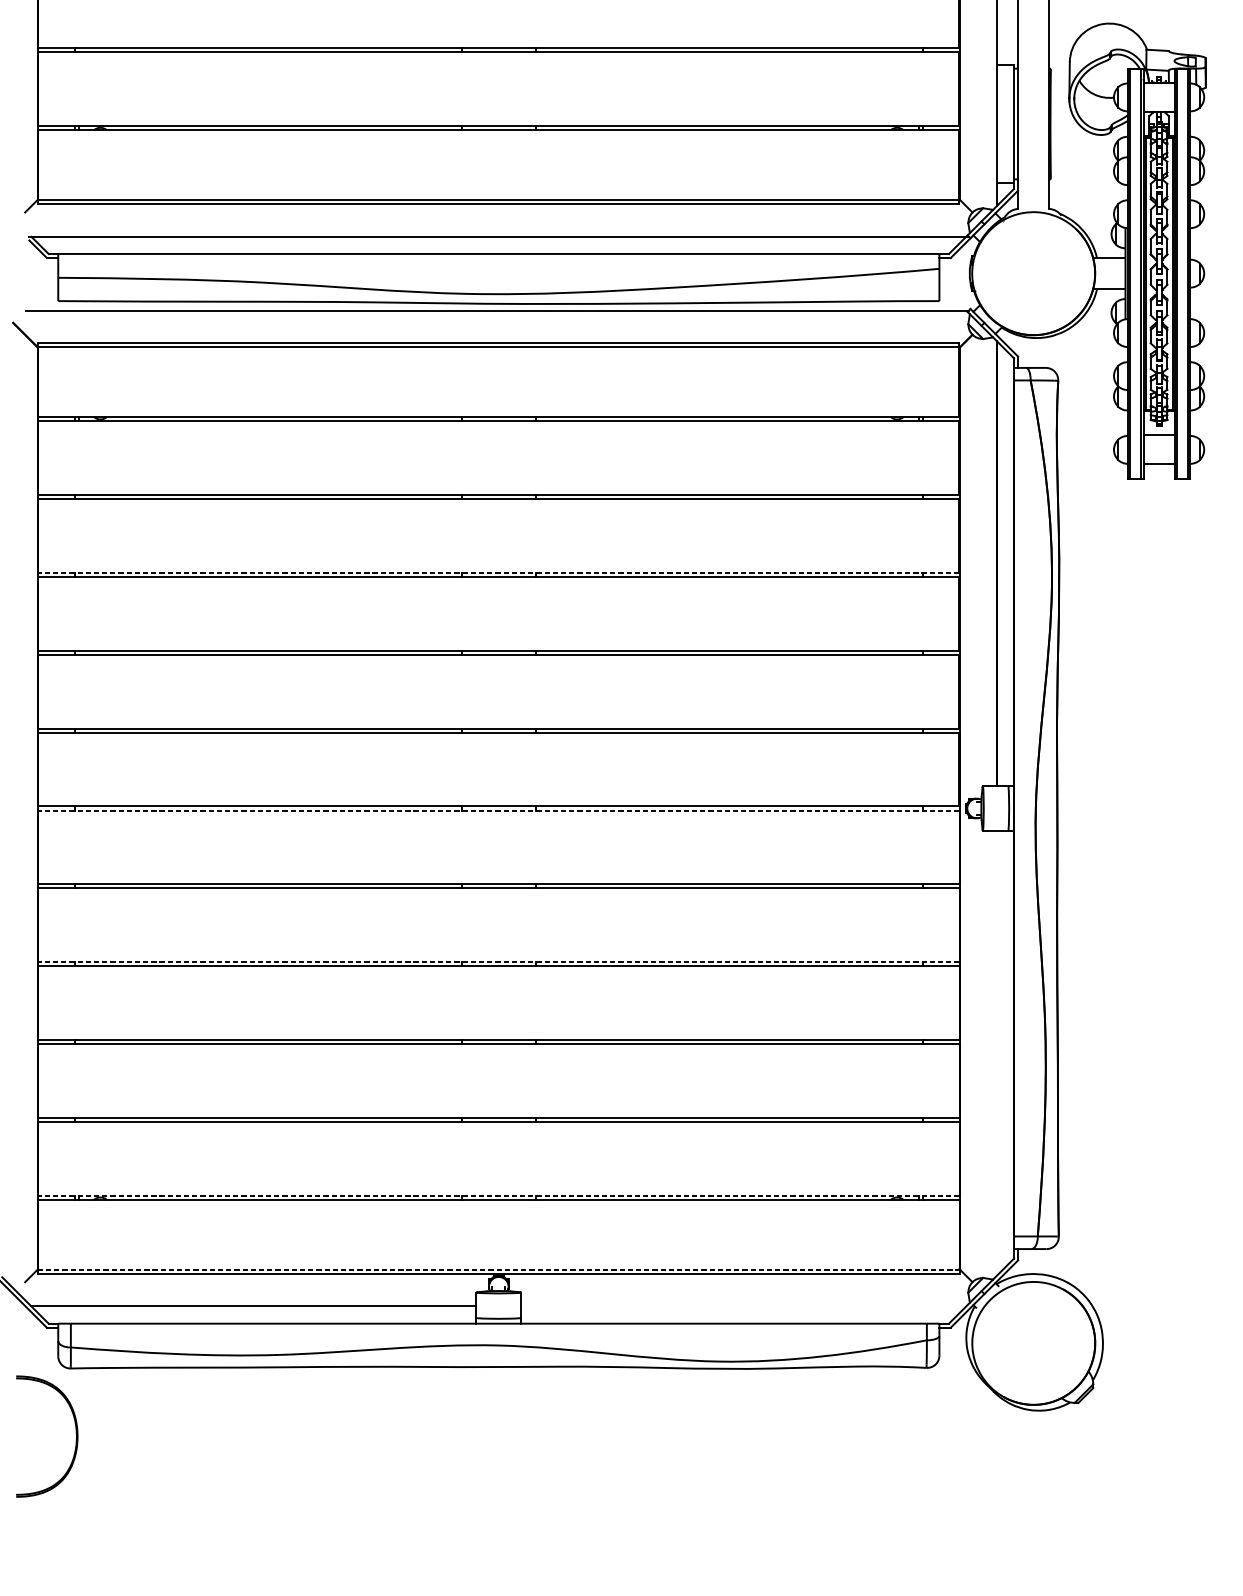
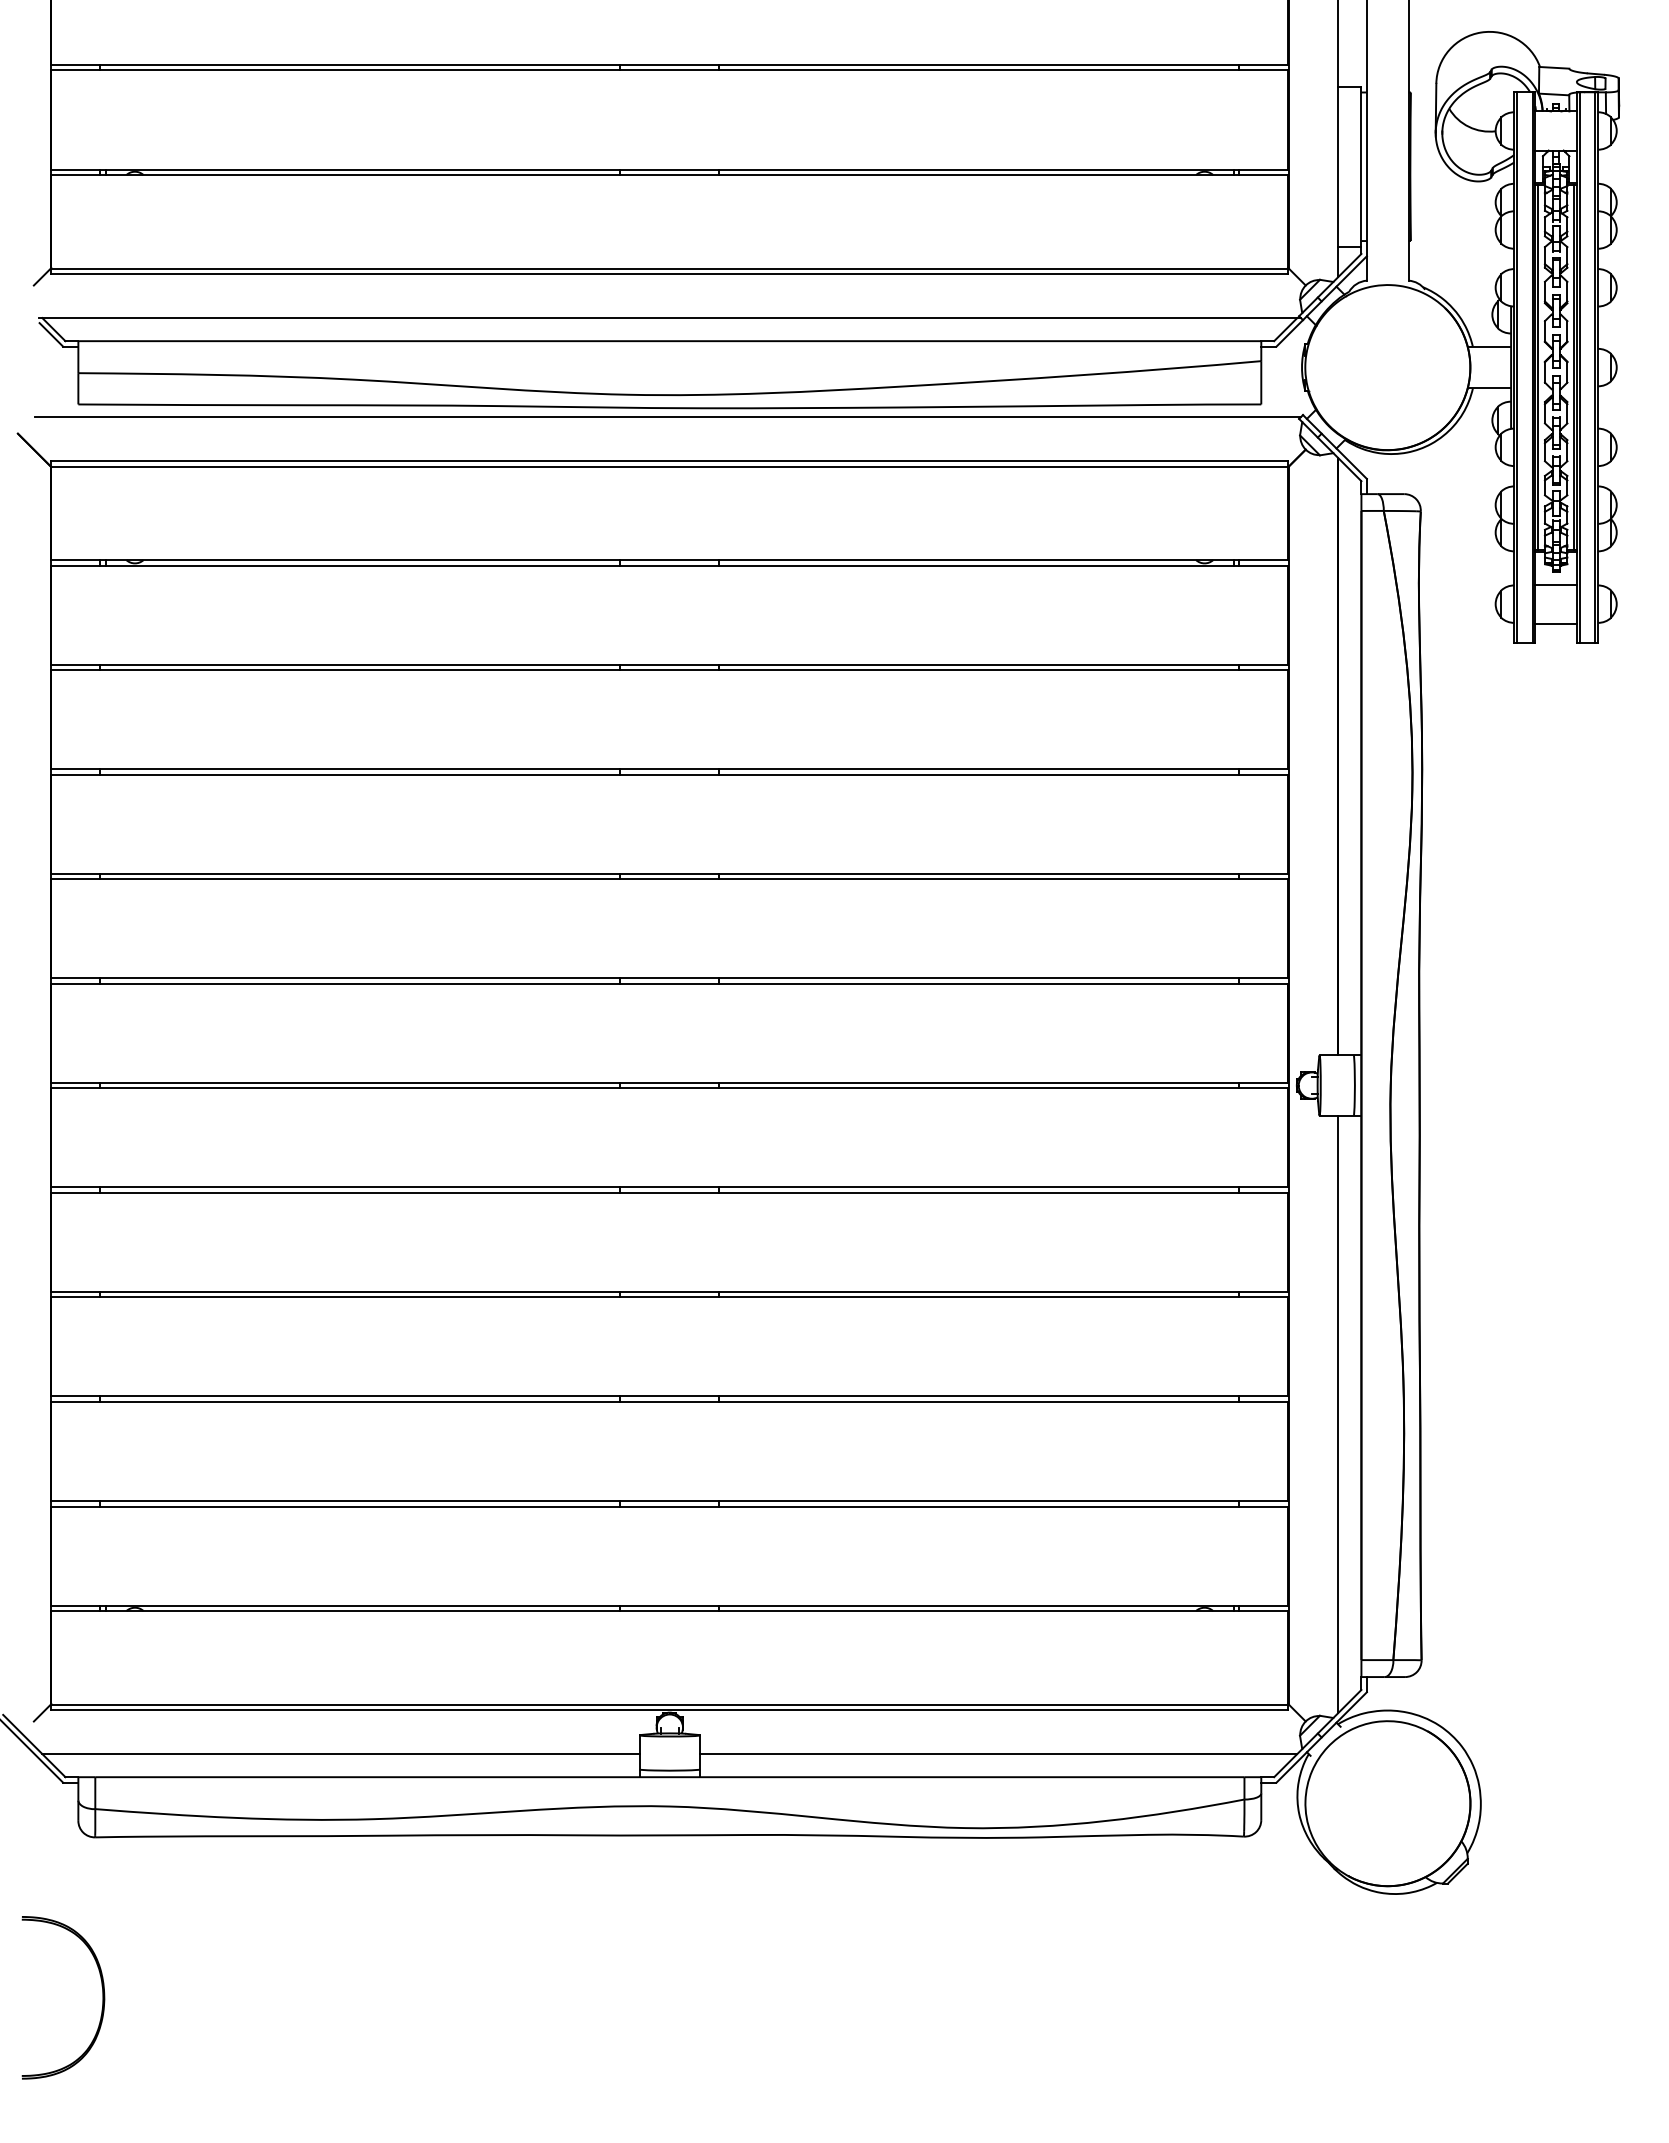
line: (498, 573) -> (669, 769), dashed -> solid
line: (498, 810) -> (669, 1088), dashed -> solid
line: (498, 961) -> (669, 1291), dashed -> solid
line: (996, 1053) -> (1338, 1414), added
line: (498, 1195) -> (669, 1605), dashed -> solid
line: (498, 1269) -> (669, 1704), dashed -> solid
line: (743, 1306) -> (998, 1754), added
part: (76, 1436) -> (102, 1997), moved

